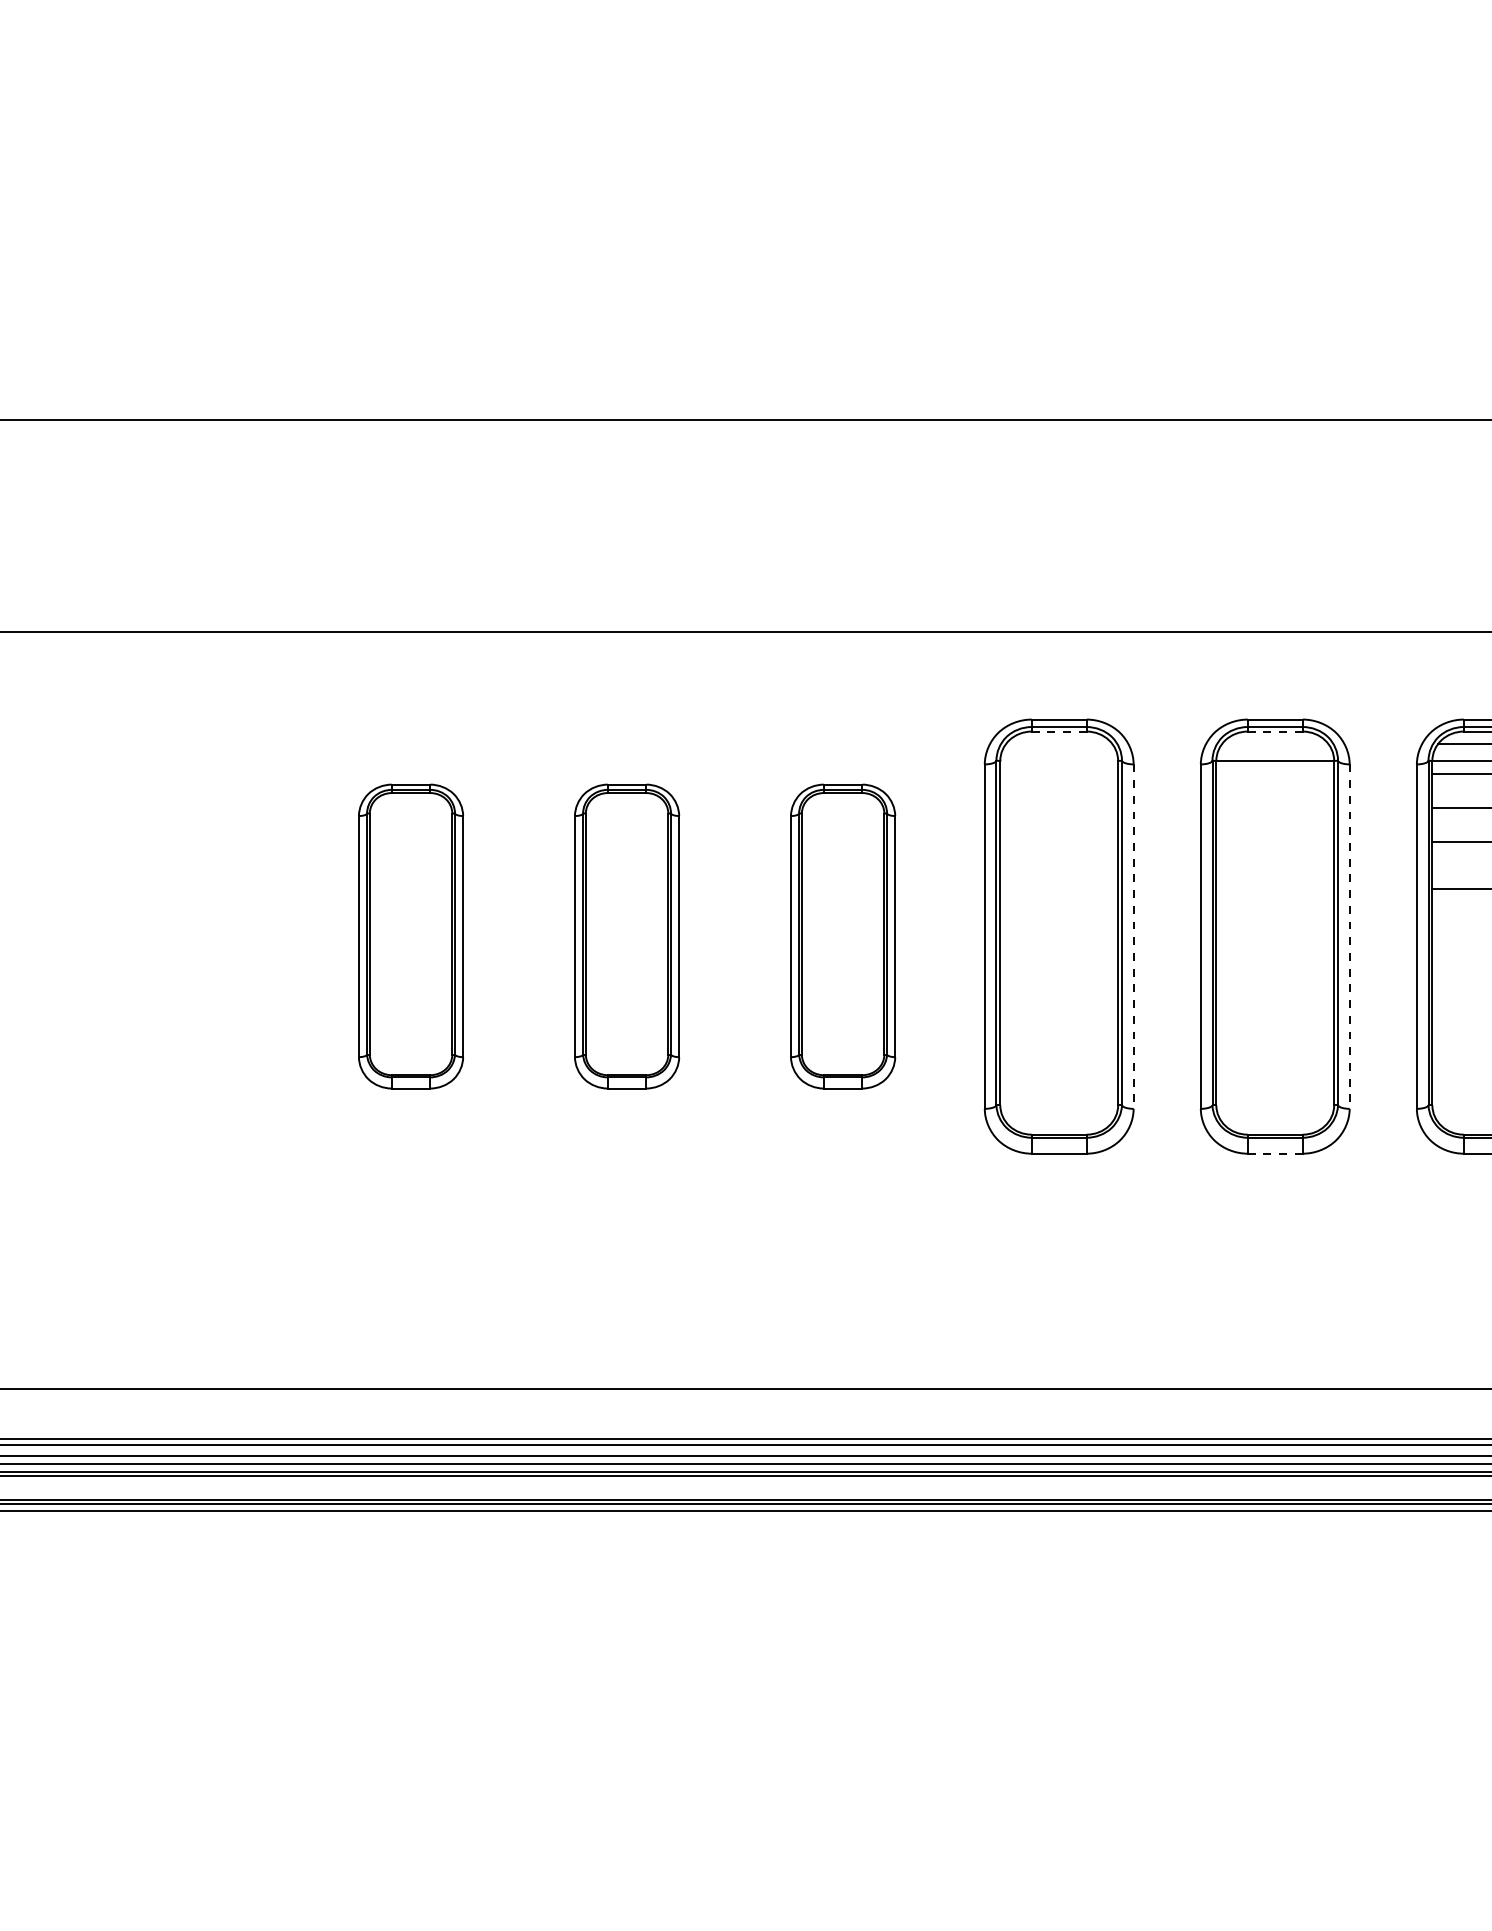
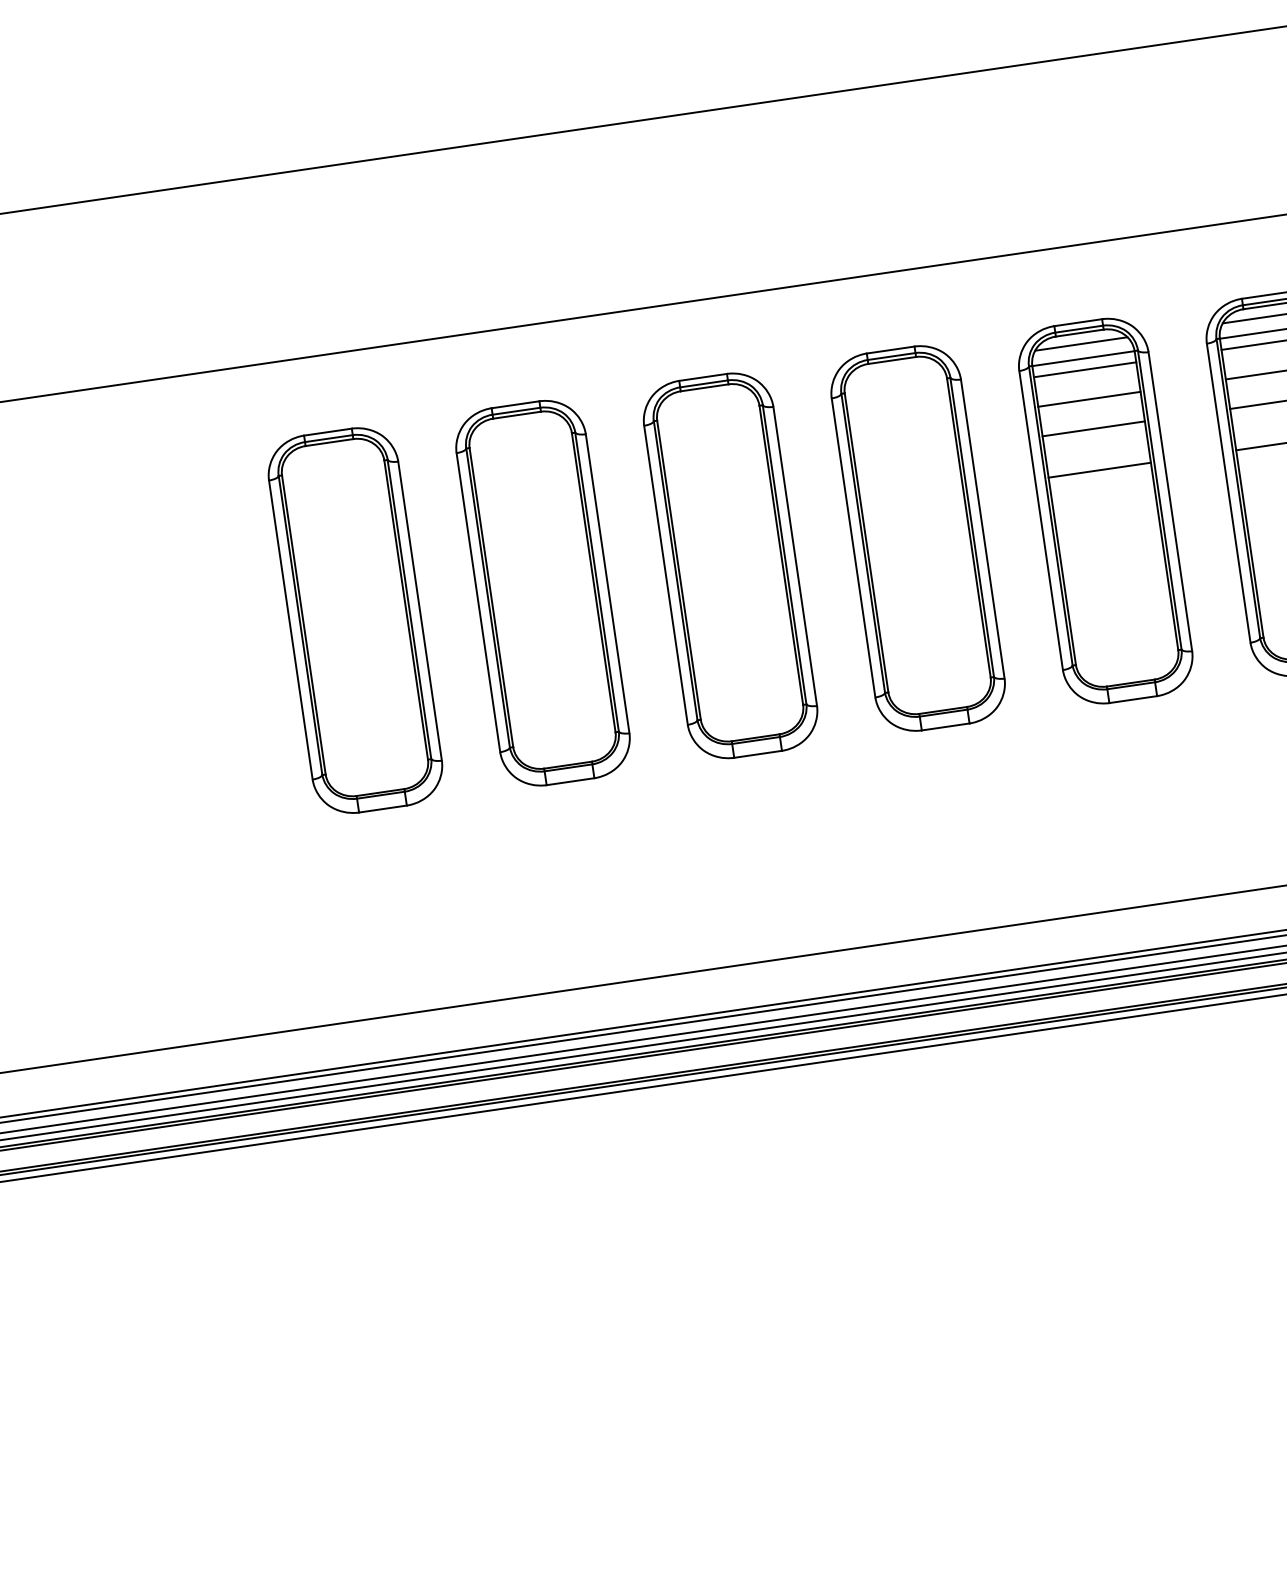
line: (1059, 731) -> (892, 360), dashed -> solid
line: (1275, 731) -> (1079, 333), dashed -> solid
line: (1275, 744) -> (1081, 344), added
line: (1275, 773) -> (1085, 369), added
line: (1275, 807) -> (1089, 399), added
line: (1275, 841) -> (1093, 428), added
line: (1275, 889) -> (1099, 470), added
part: (410, 936) -> (354, 620), size x1.43
part: (626, 936) -> (542, 593), size x1.43
part: (842, 936) -> (730, 565), size x1.43
line: (1133, 937) -> (982, 529), dashed -> solid
line: (1349, 937) -> (1170, 502), dashed -> solid
line: (1274, 1153) -> (1132, 699), dashed -> solid

